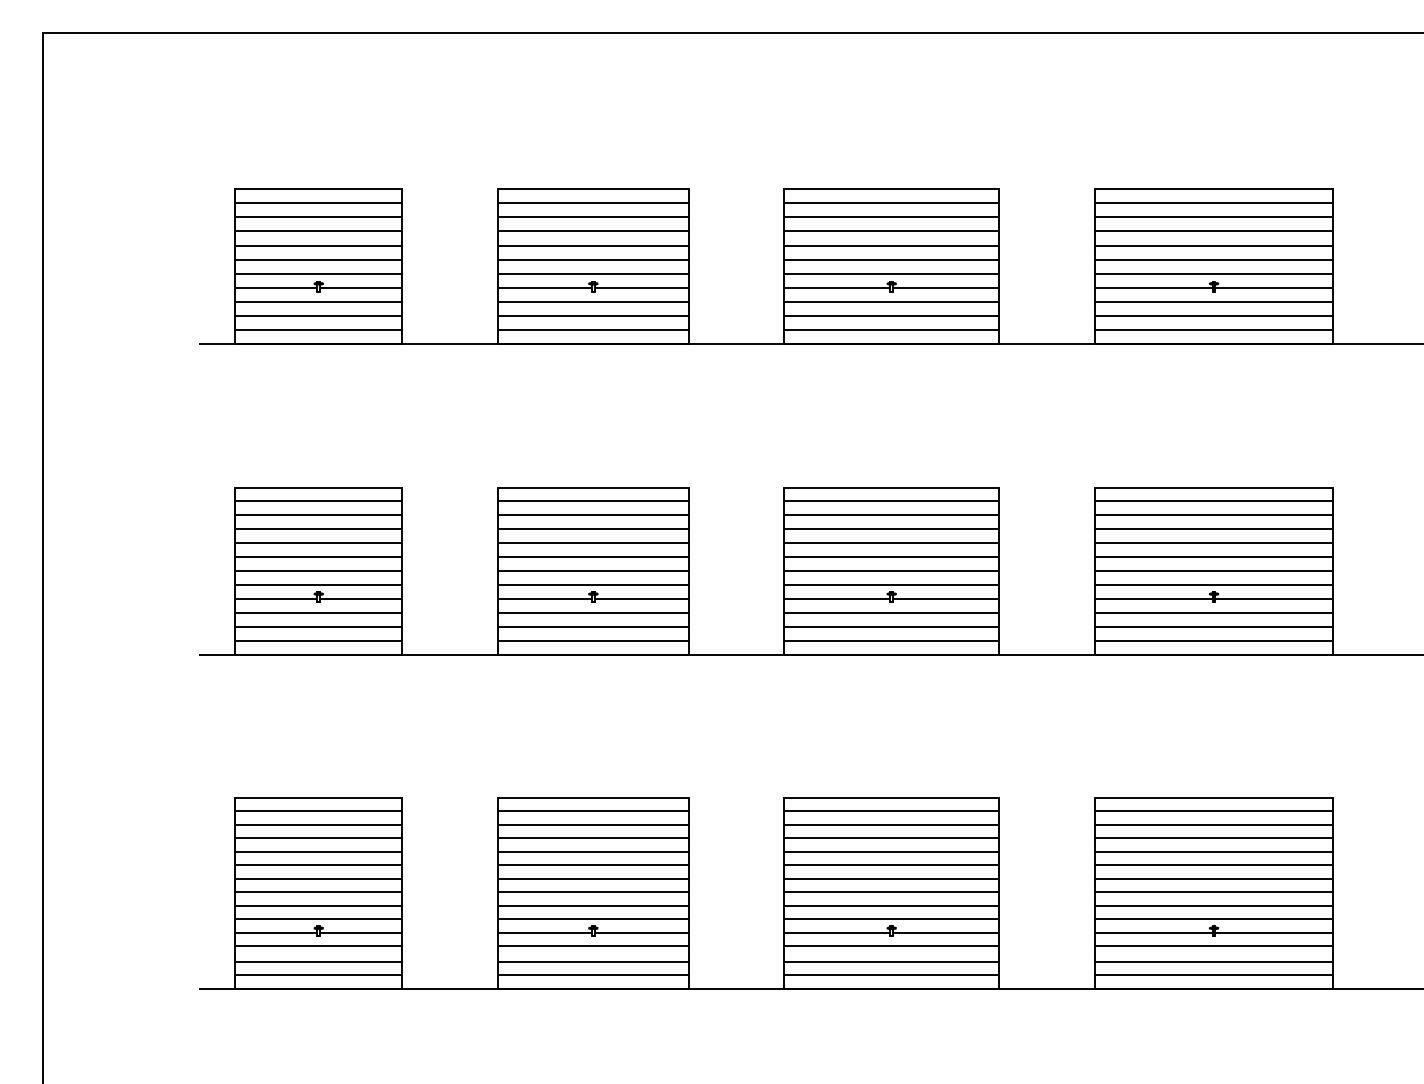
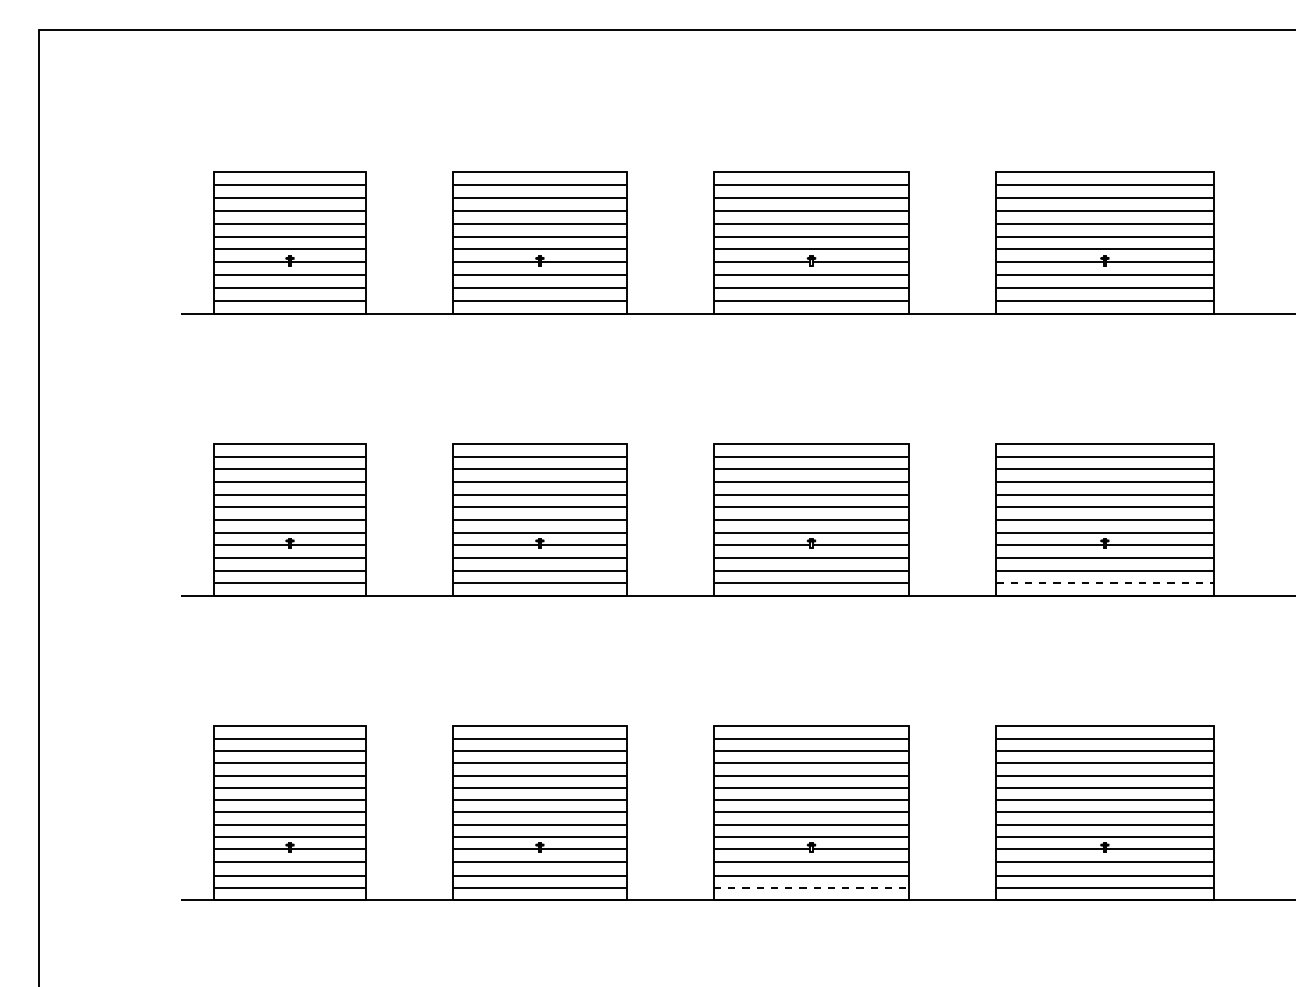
line: (1214, 640) -> (1105, 583), solid -> dashed
line: (891, 974) -> (811, 887), solid -> dashed

